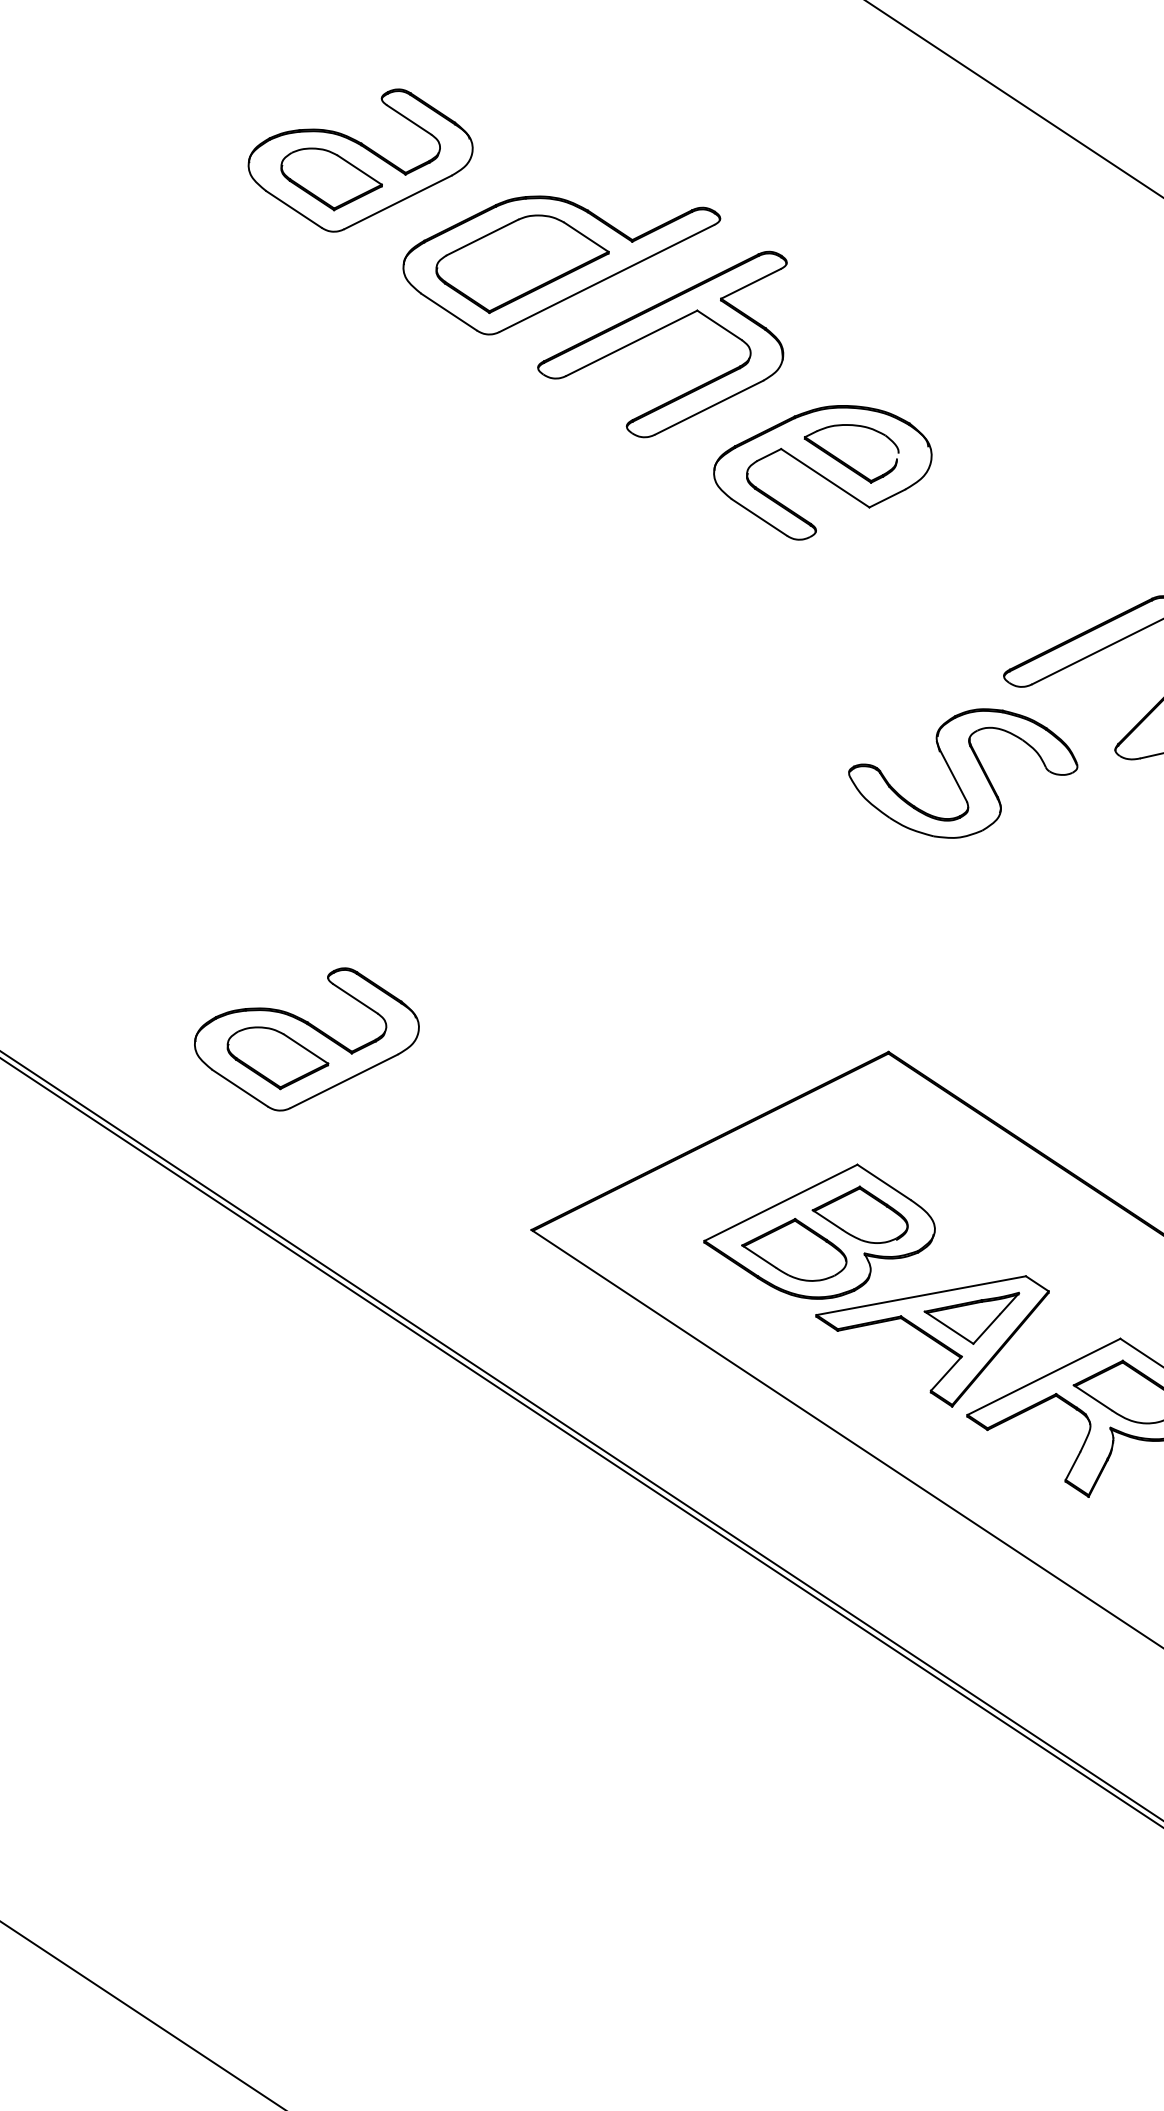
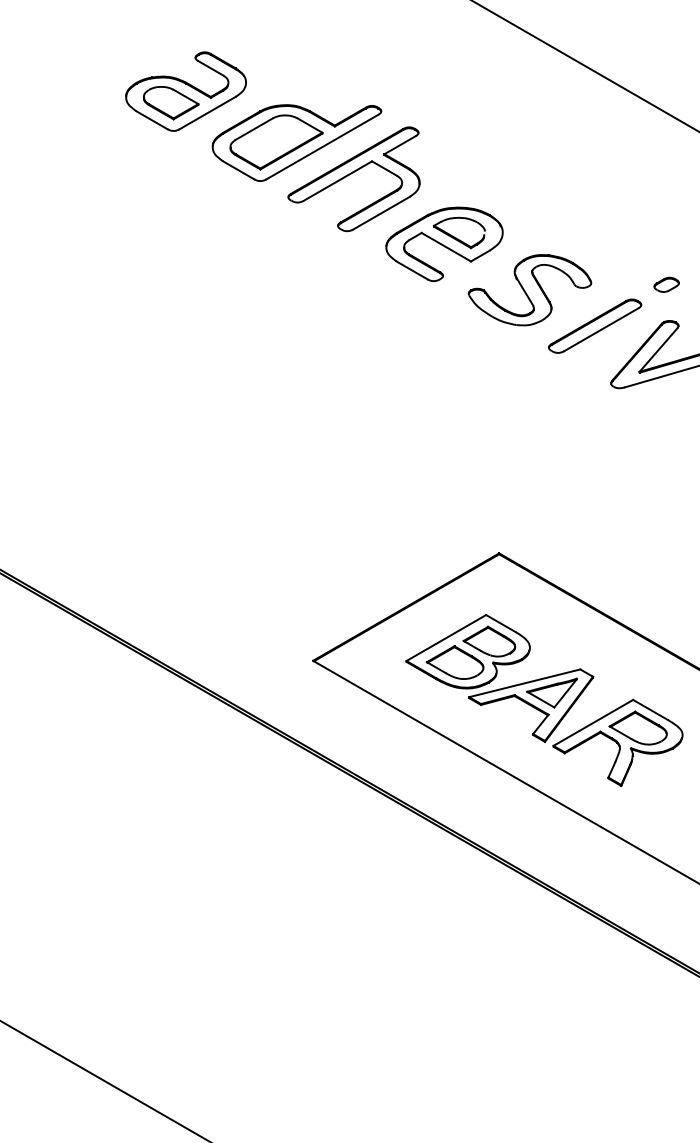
part: (962, 773) -> (529, 290), moved
part: (305, 1038) -> (185, 565), removed

